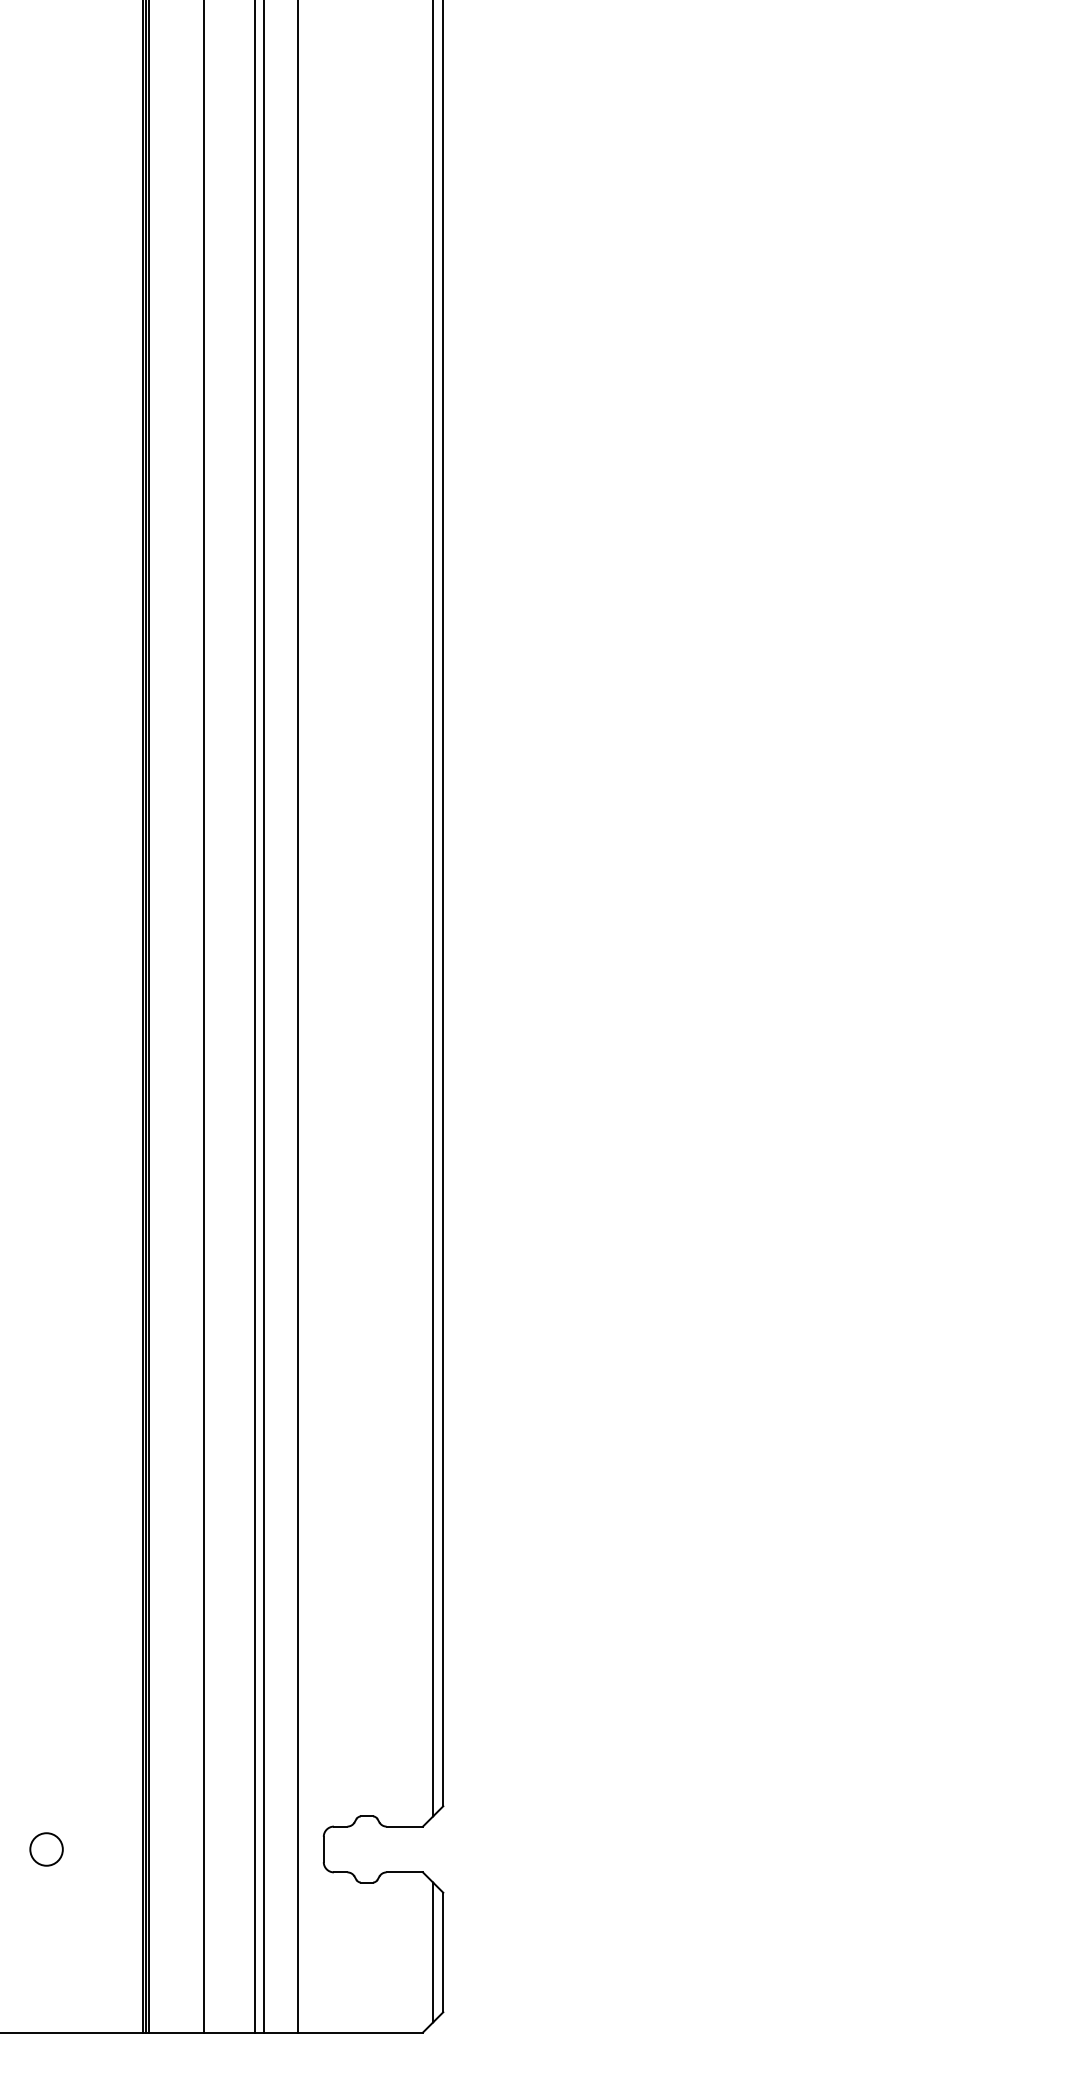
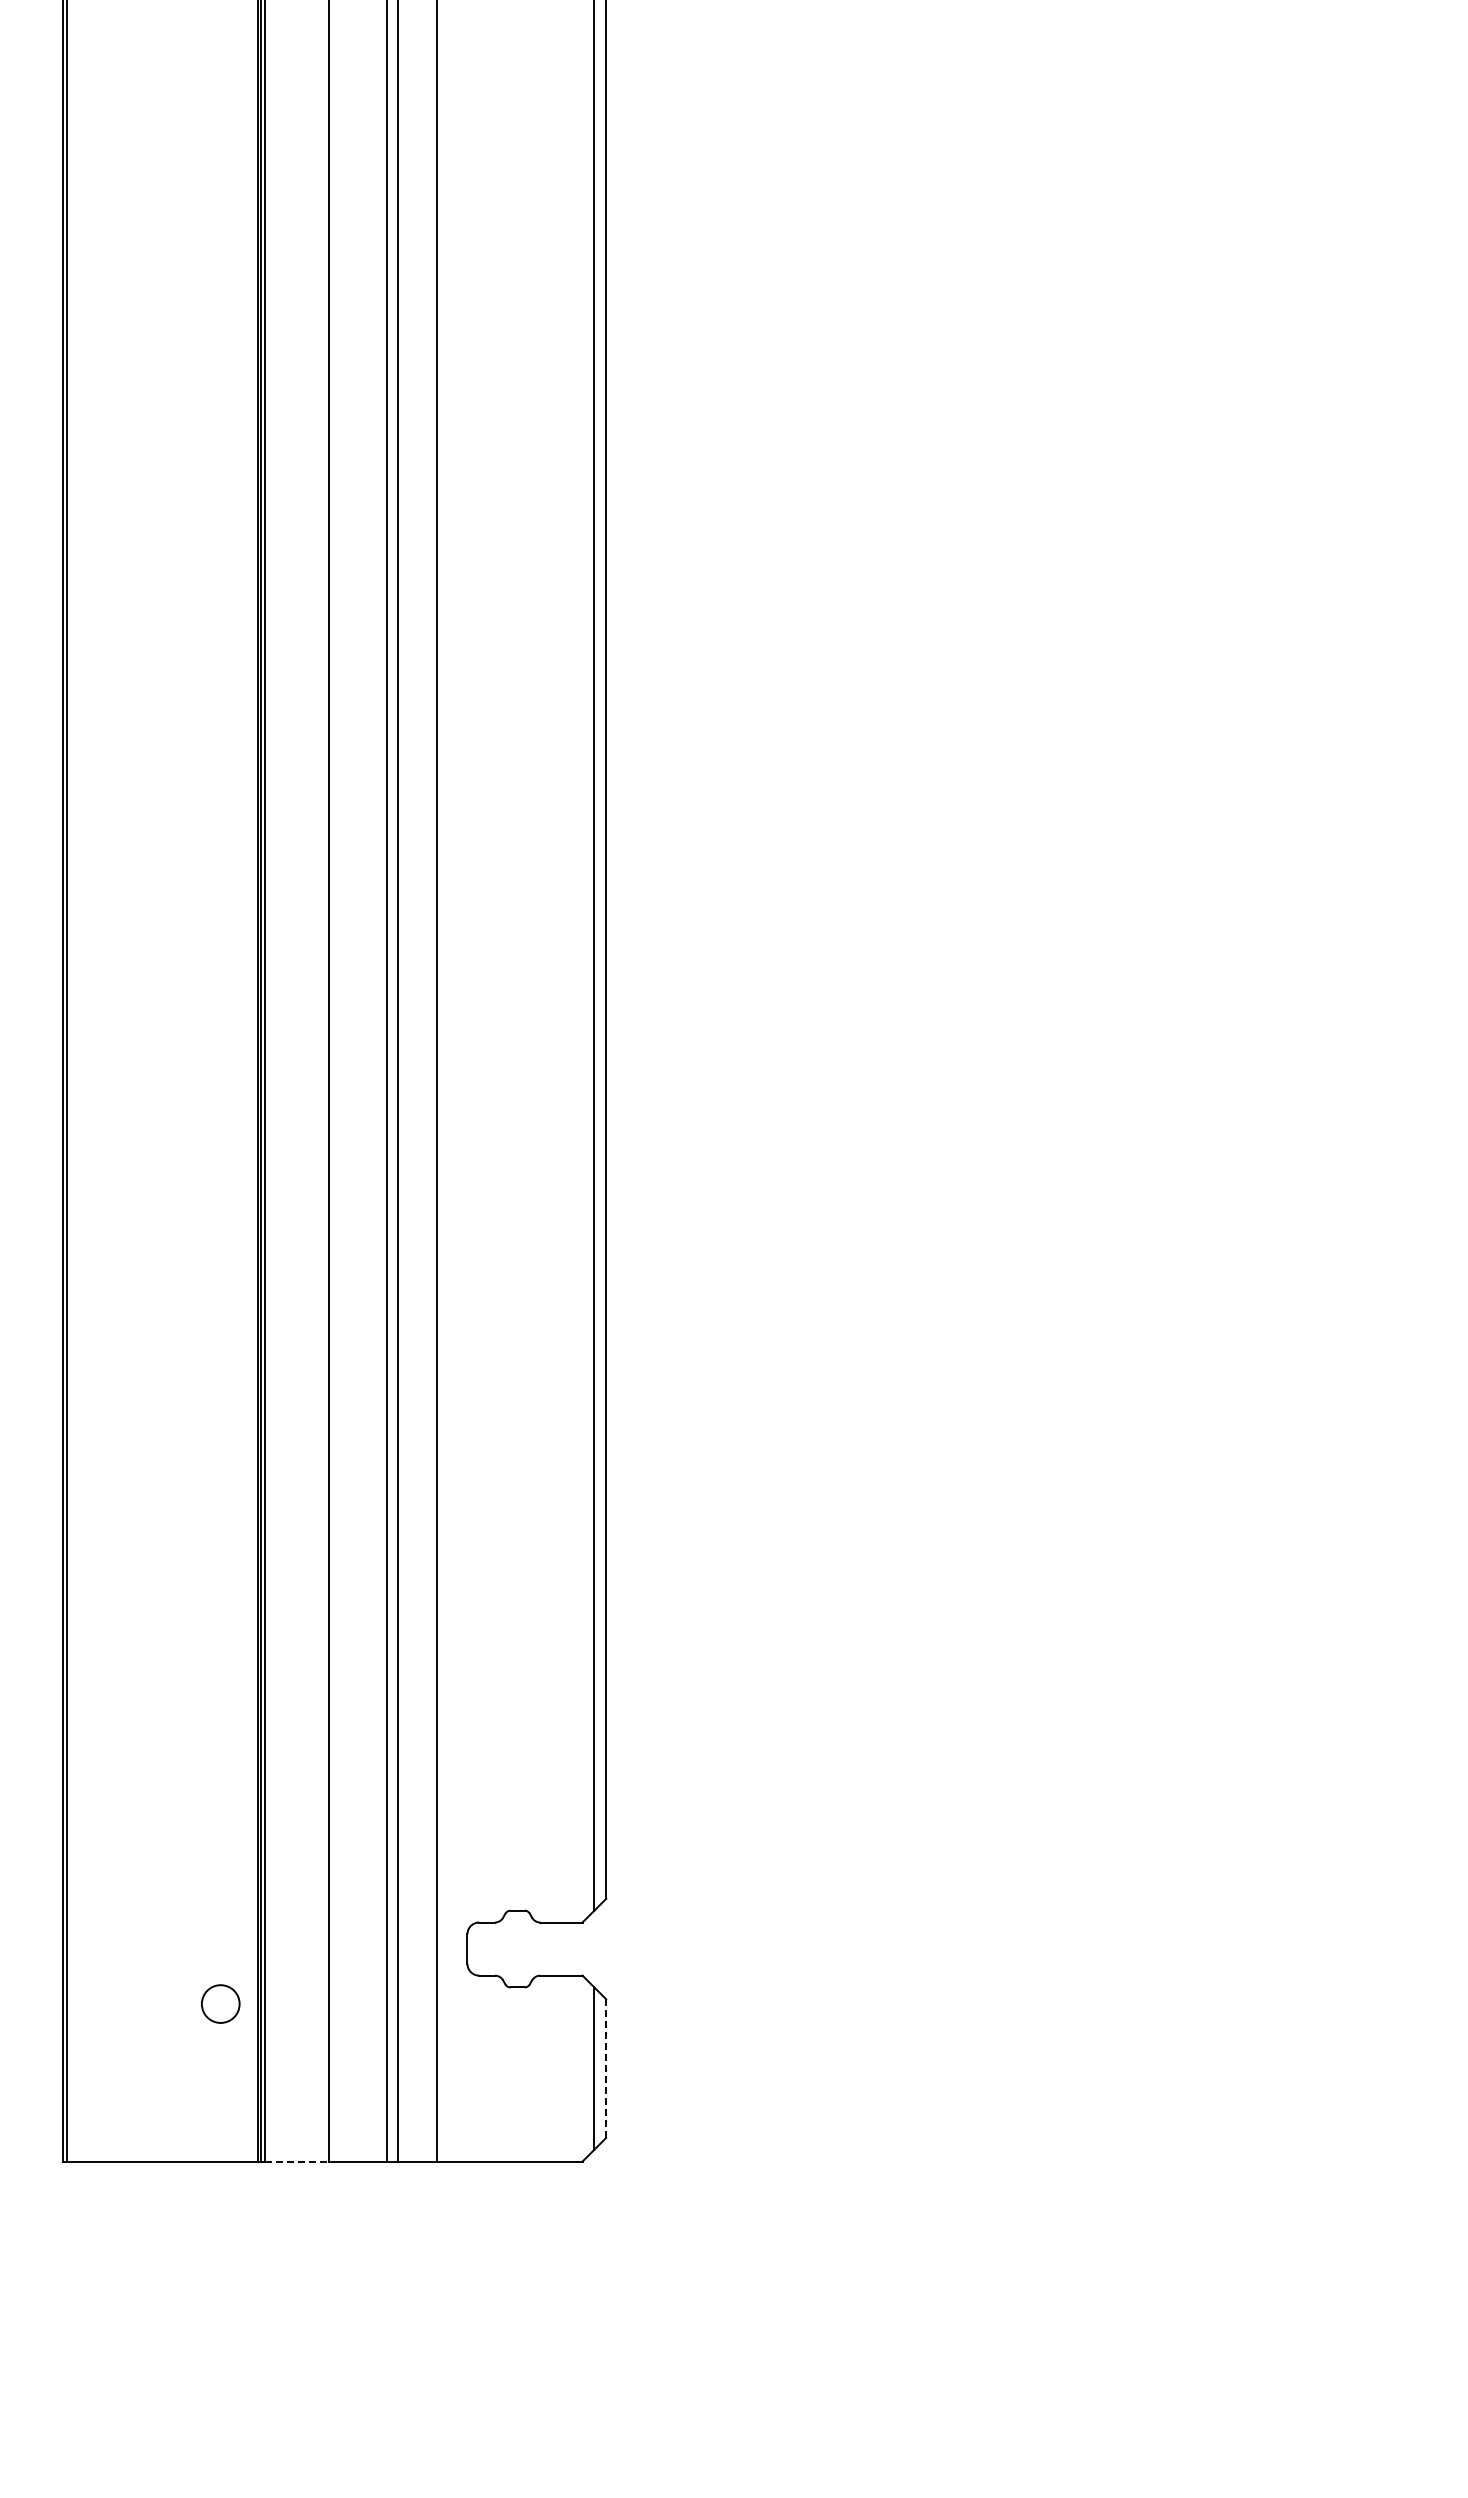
circle: (46, 1849) -> (220, 2003), moved
line: (443, 1952) -> (606, 2068), solid -> dashed
line: (176, 2032) -> (296, 2161), solid -> dashed

